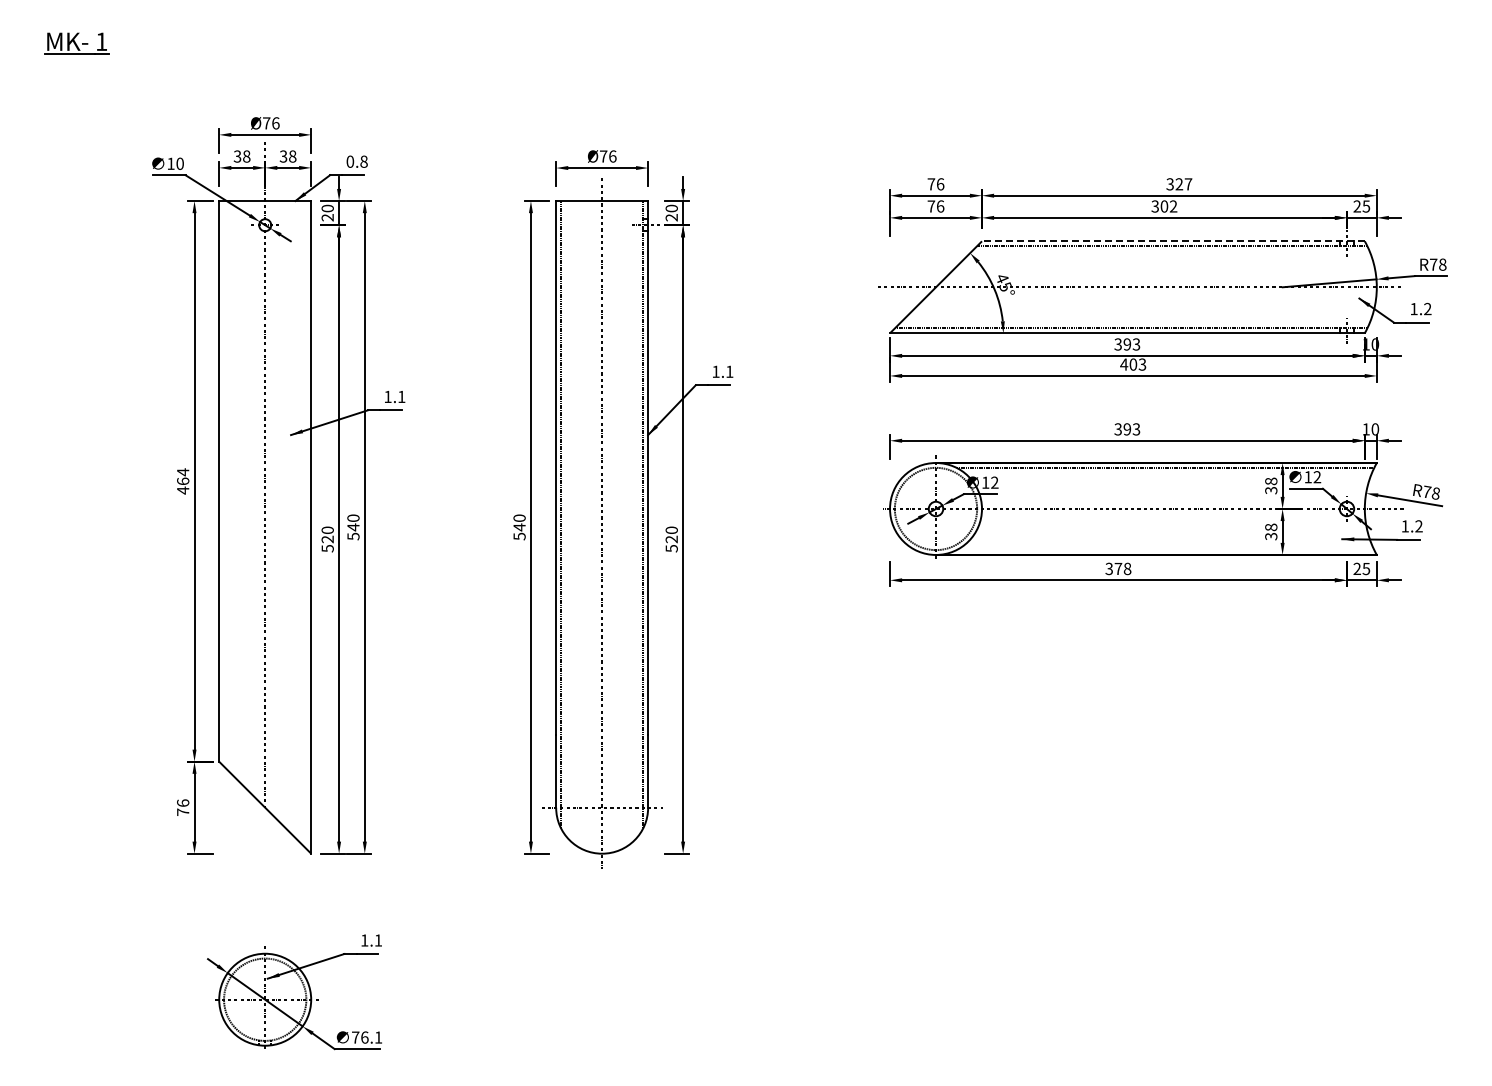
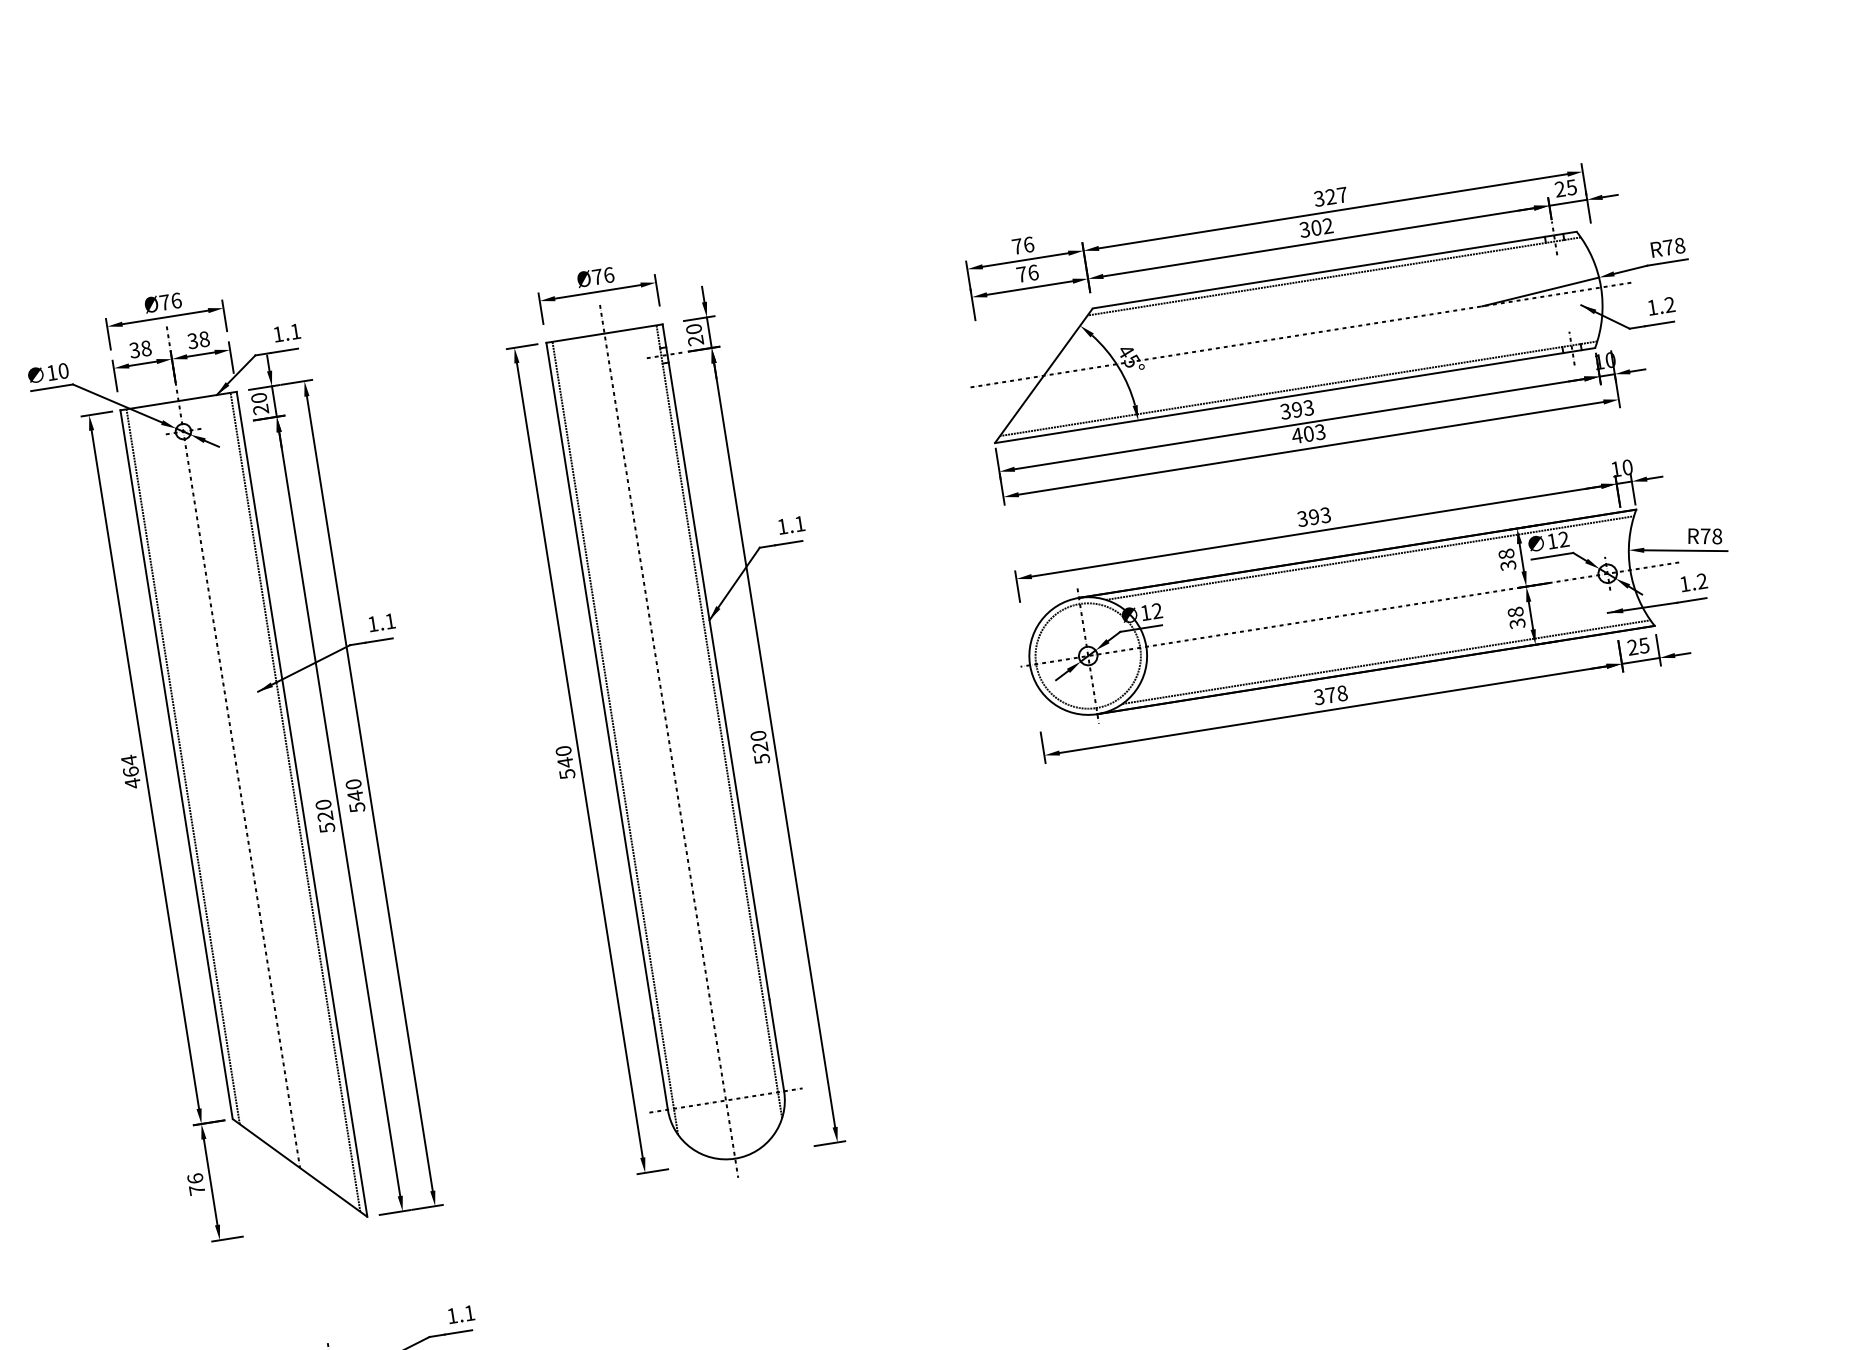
text: (356, 161) -> (286, 332), 0.8 -> 1.1
line: (1172, 241) -> (1333, 270), dashed -> solid
line: (224, 483) -> (183, 766), added
line: (306, 524) -> (295, 801), added
line: (1165, 550) -> (1386, 662), added

